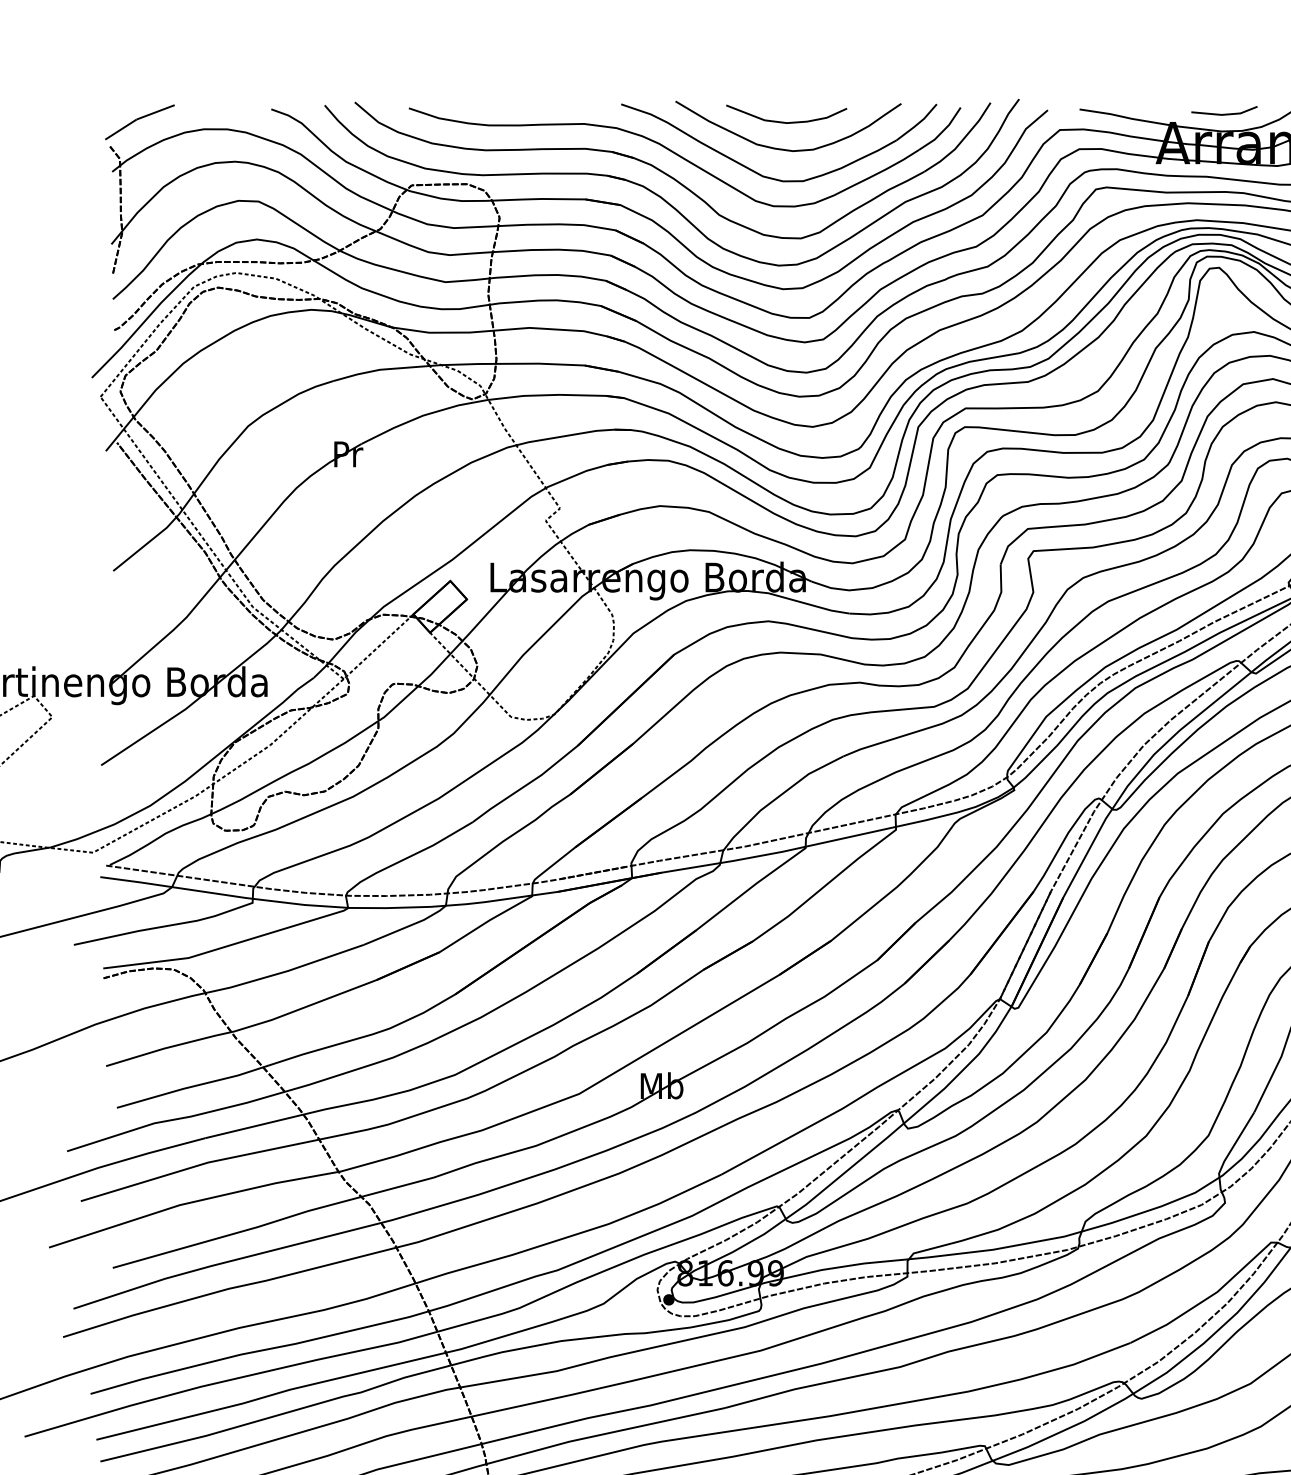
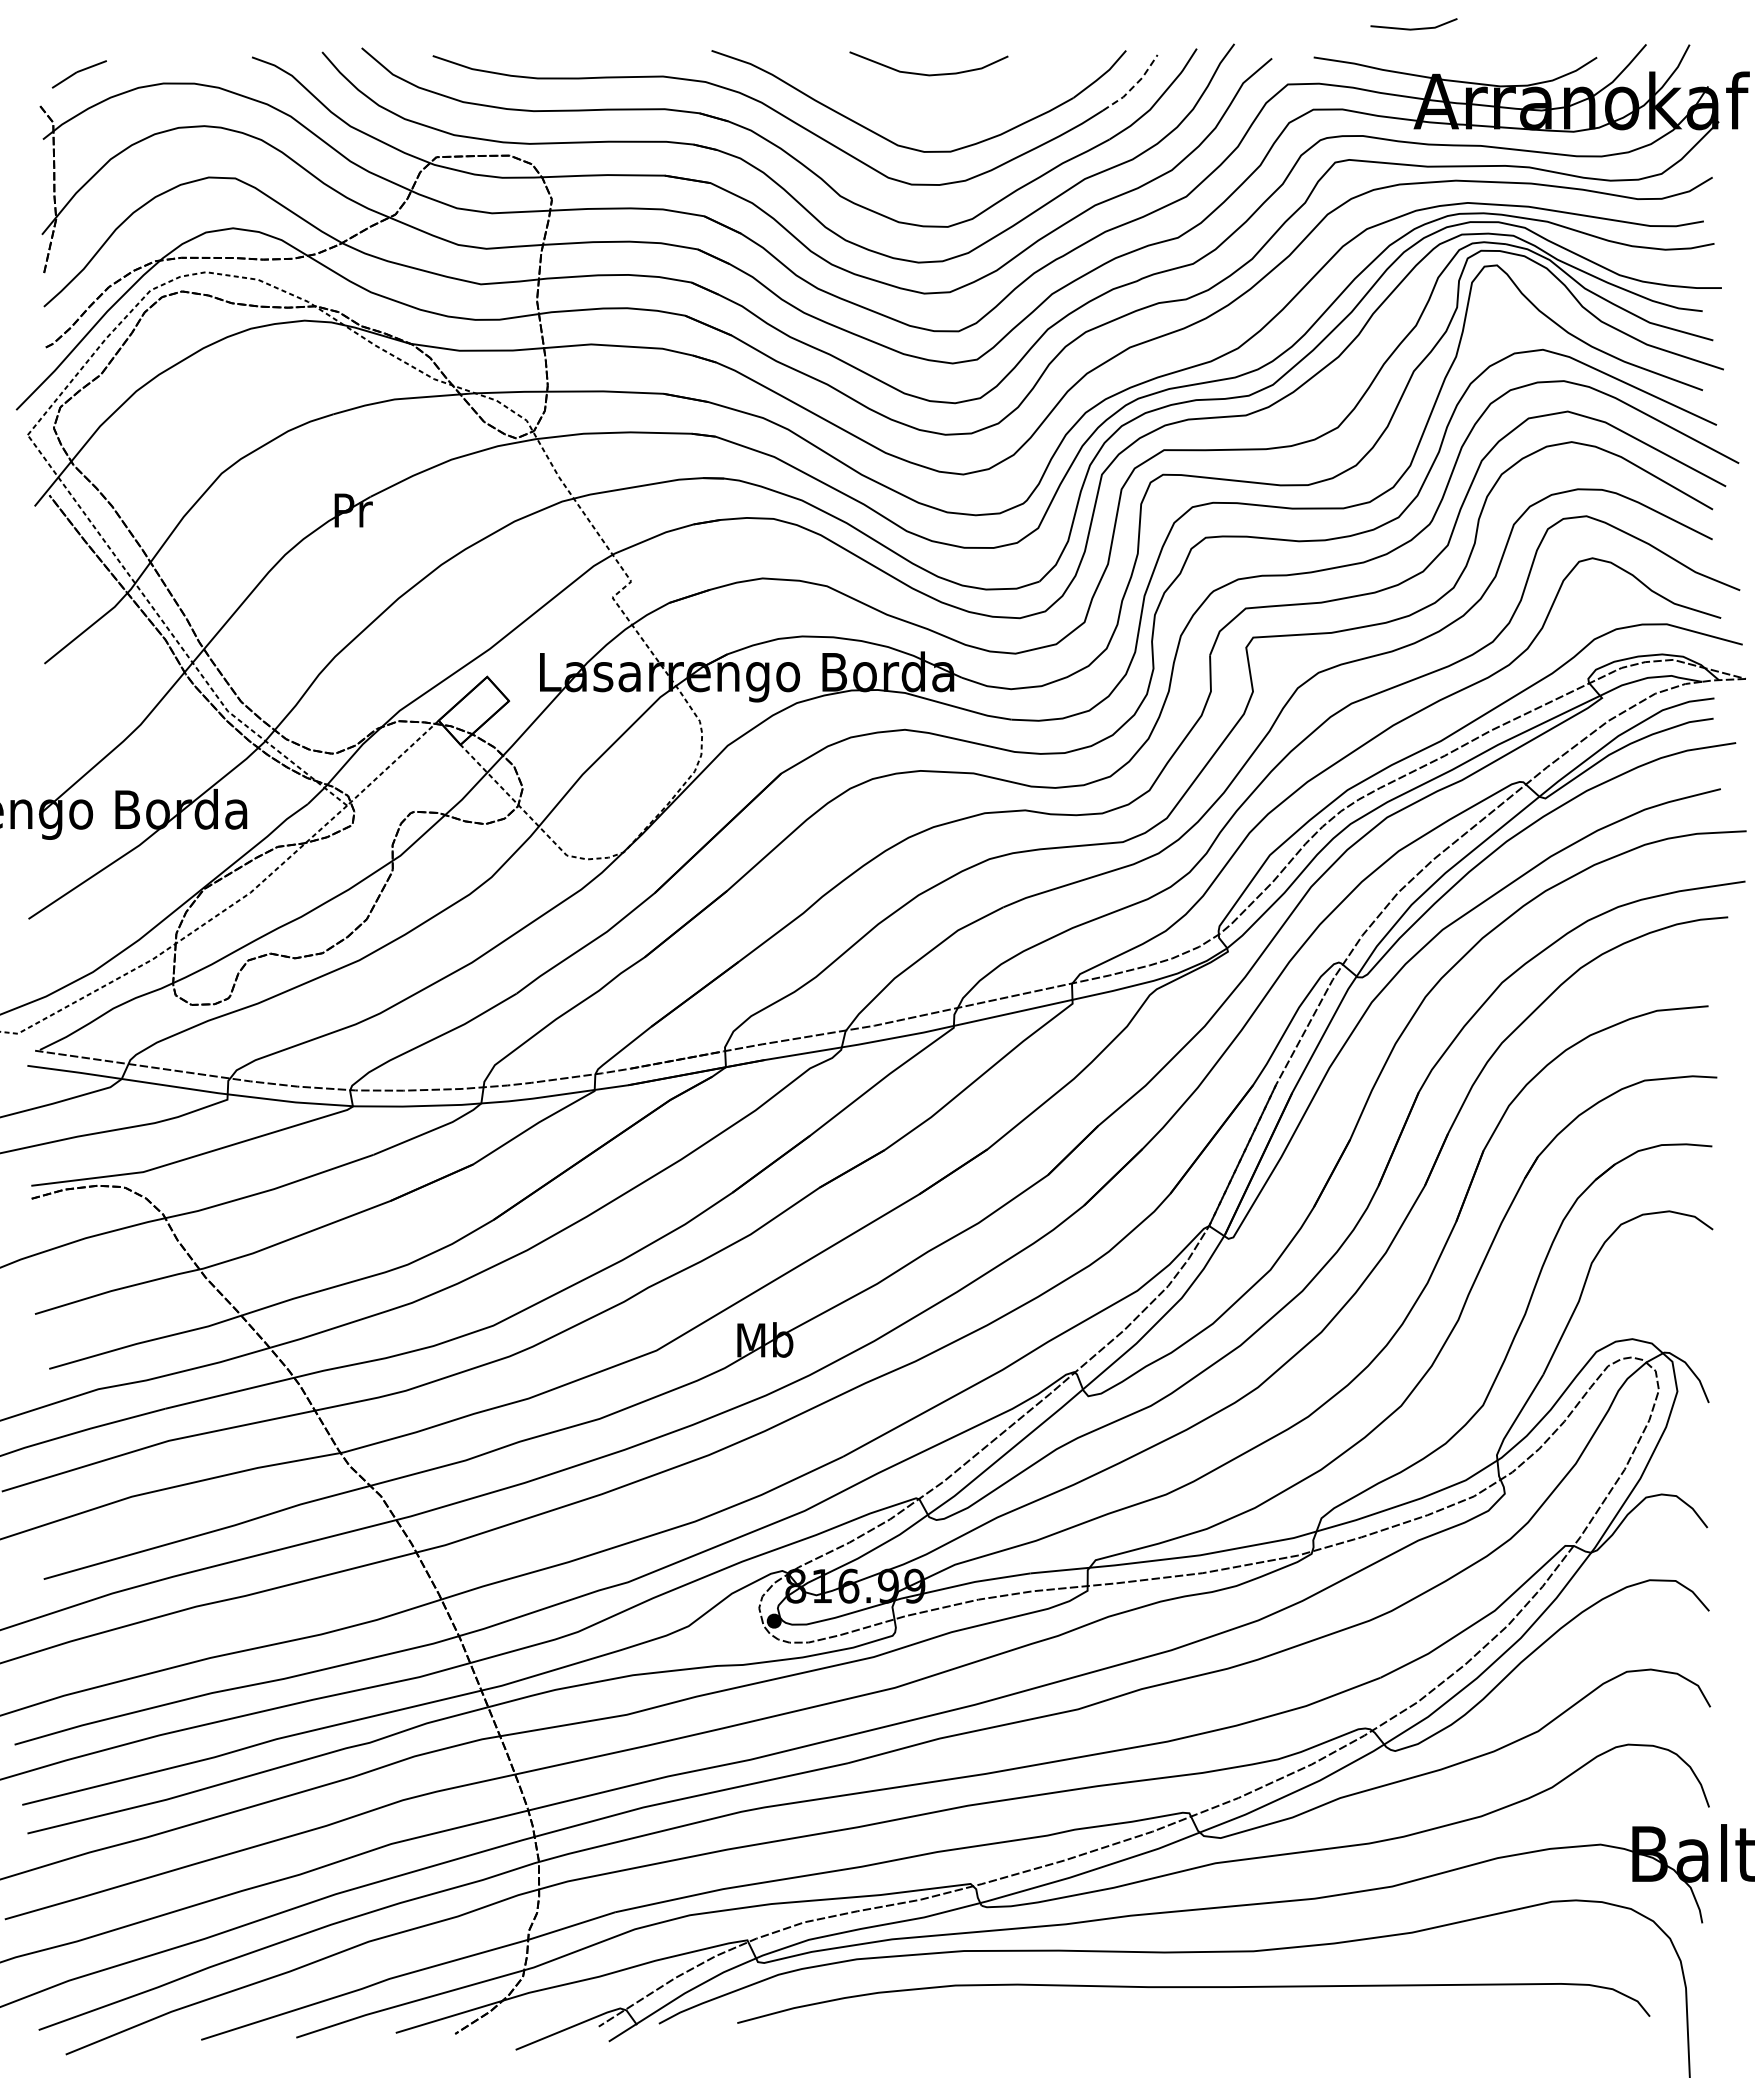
line: (1224, 114) -> (1413, 28), moved
part: (139, 122) -> (79, 74), size x0.6
line: (943, 131) -> (1134, 86), solid -> dashed
curve: (784, 149) -> (926, 109), removed

